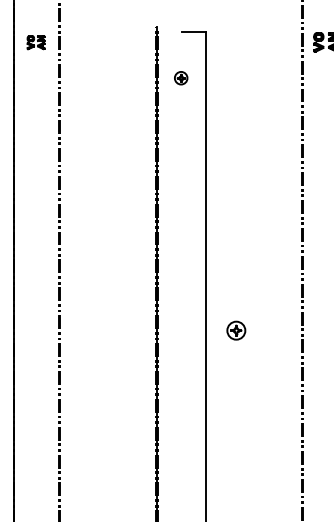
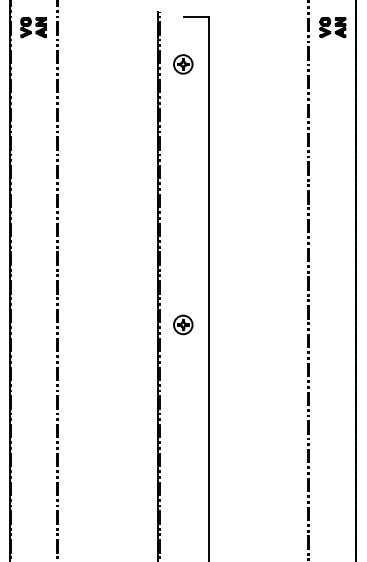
part: (35, 42) -> (33, 27), size x1.43
part: (181, 78) -> (183, 64), size x1.43
part: (236, 330) -> (183, 324), moved

